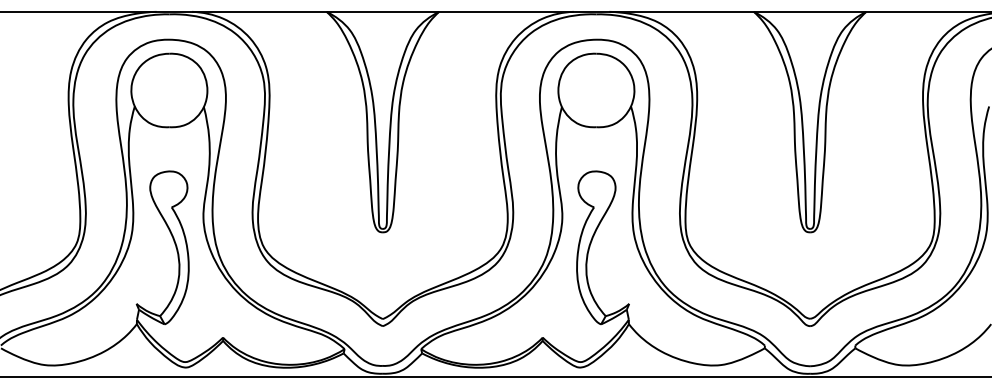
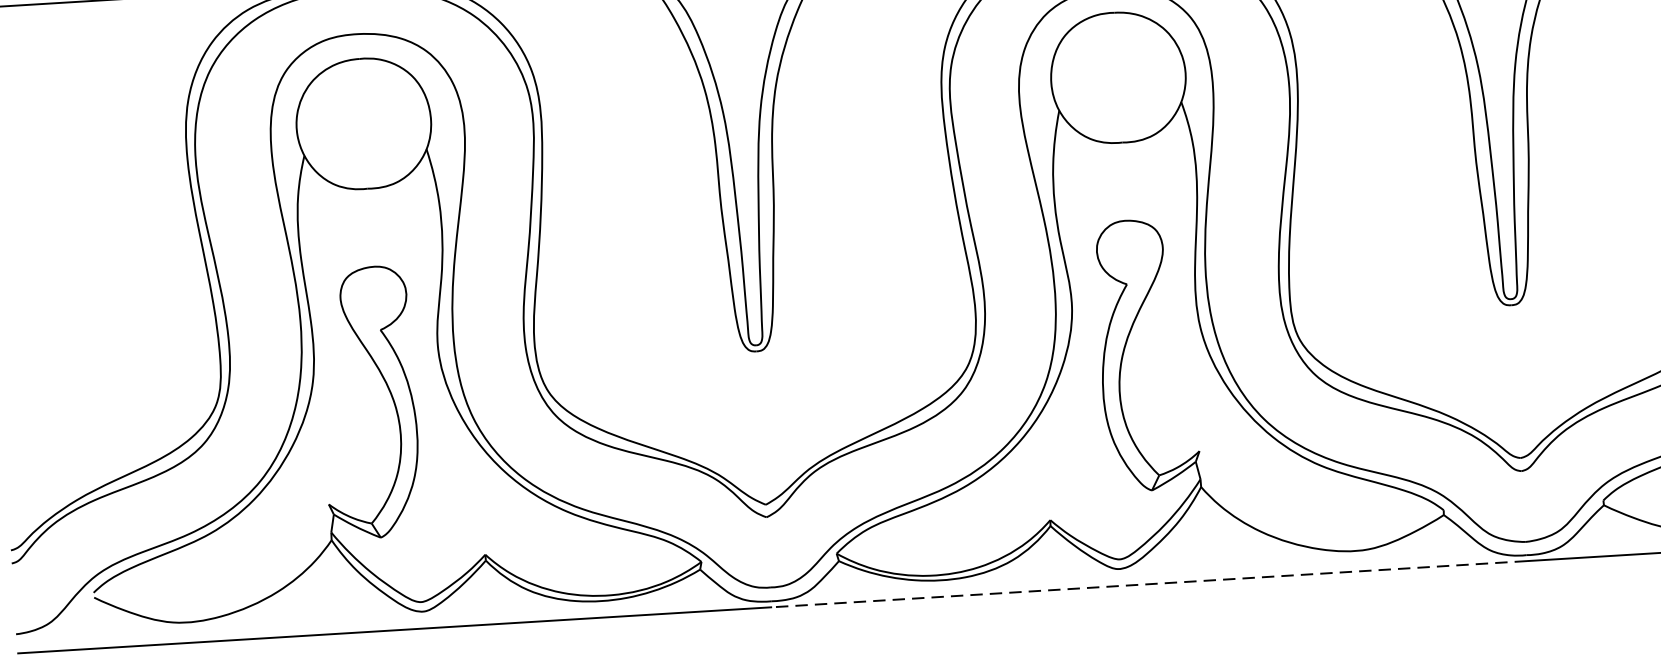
line: (596, 377) -> (1149, 584), solid -> dashed

